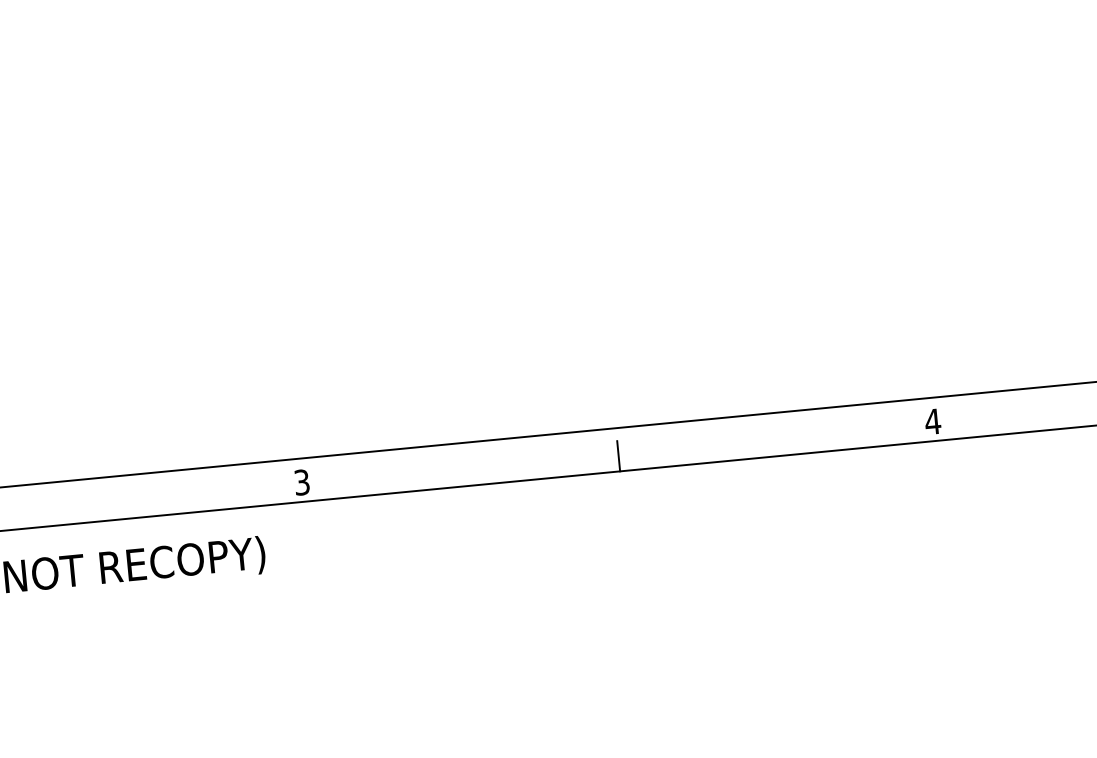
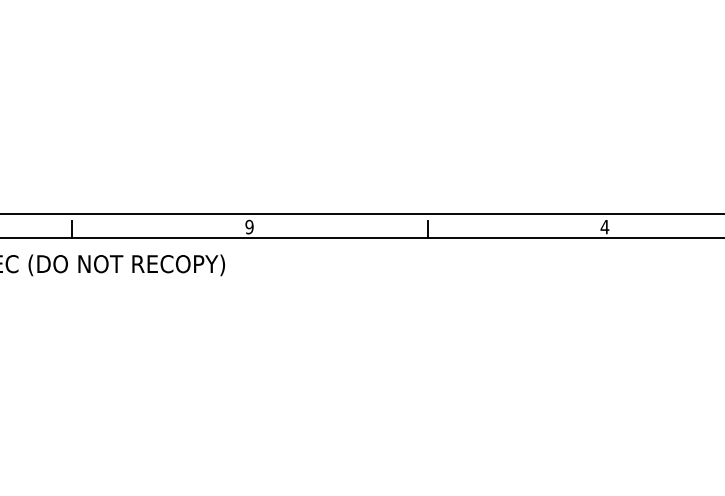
text: (302, 483) -> (249, 227), 3 -> 9

